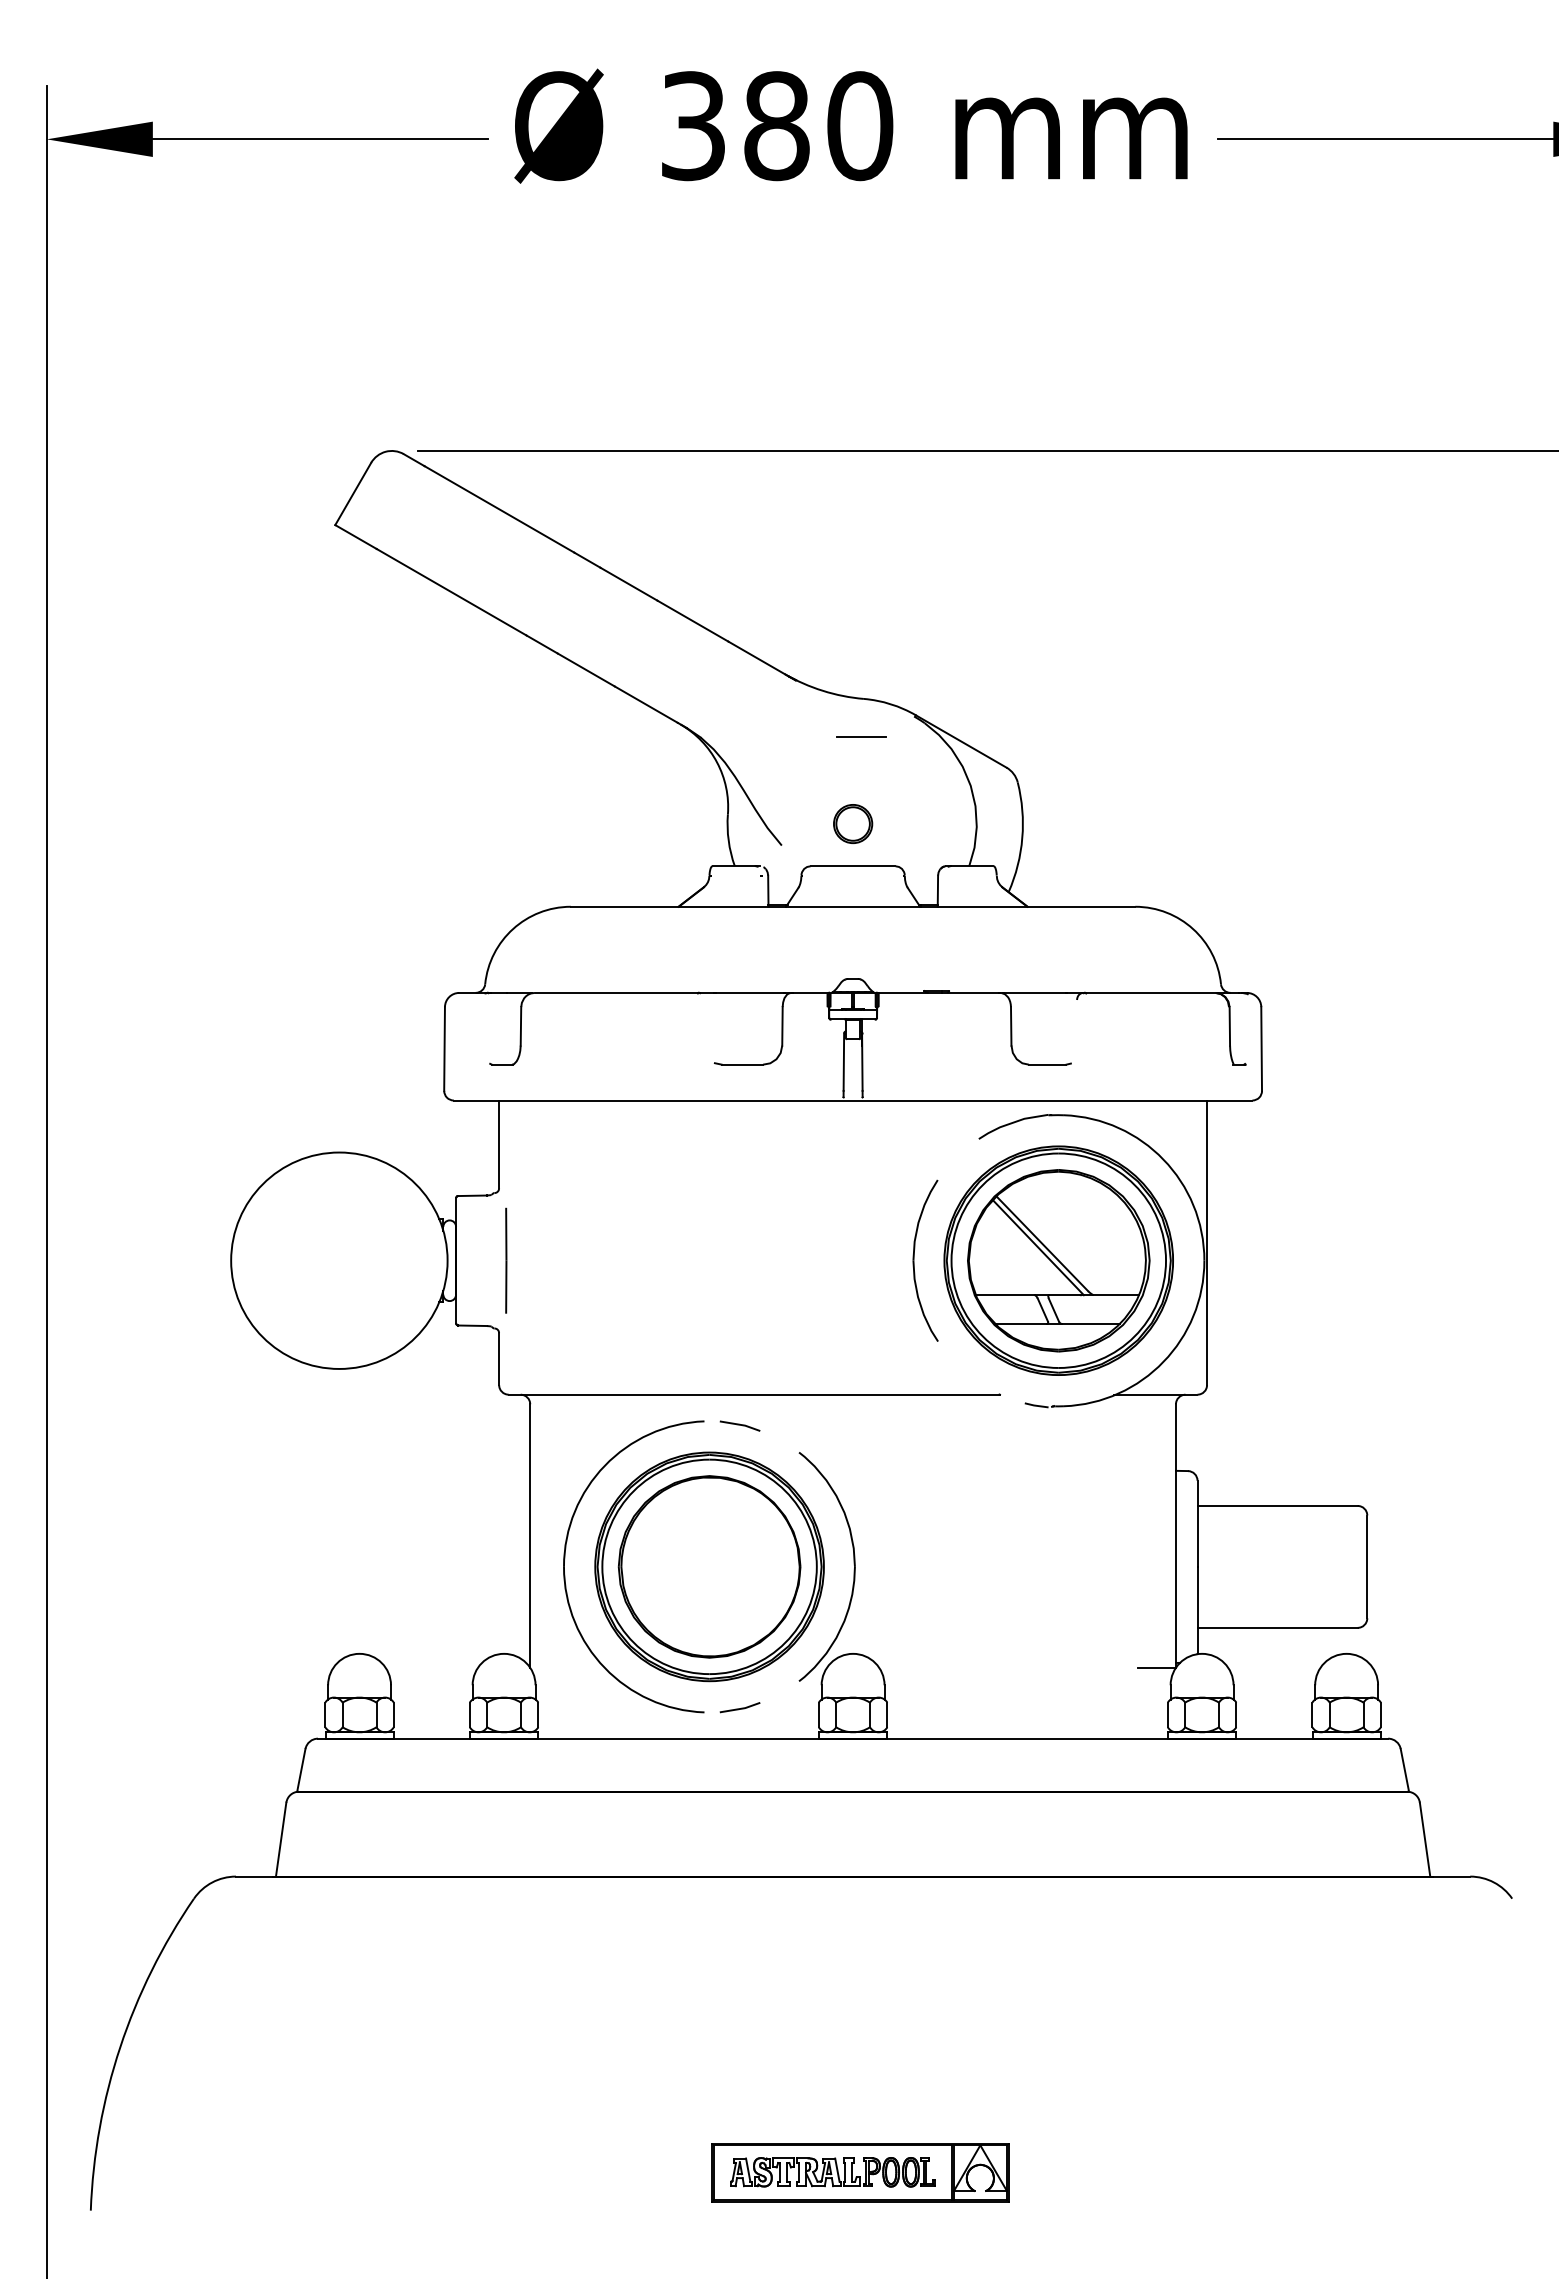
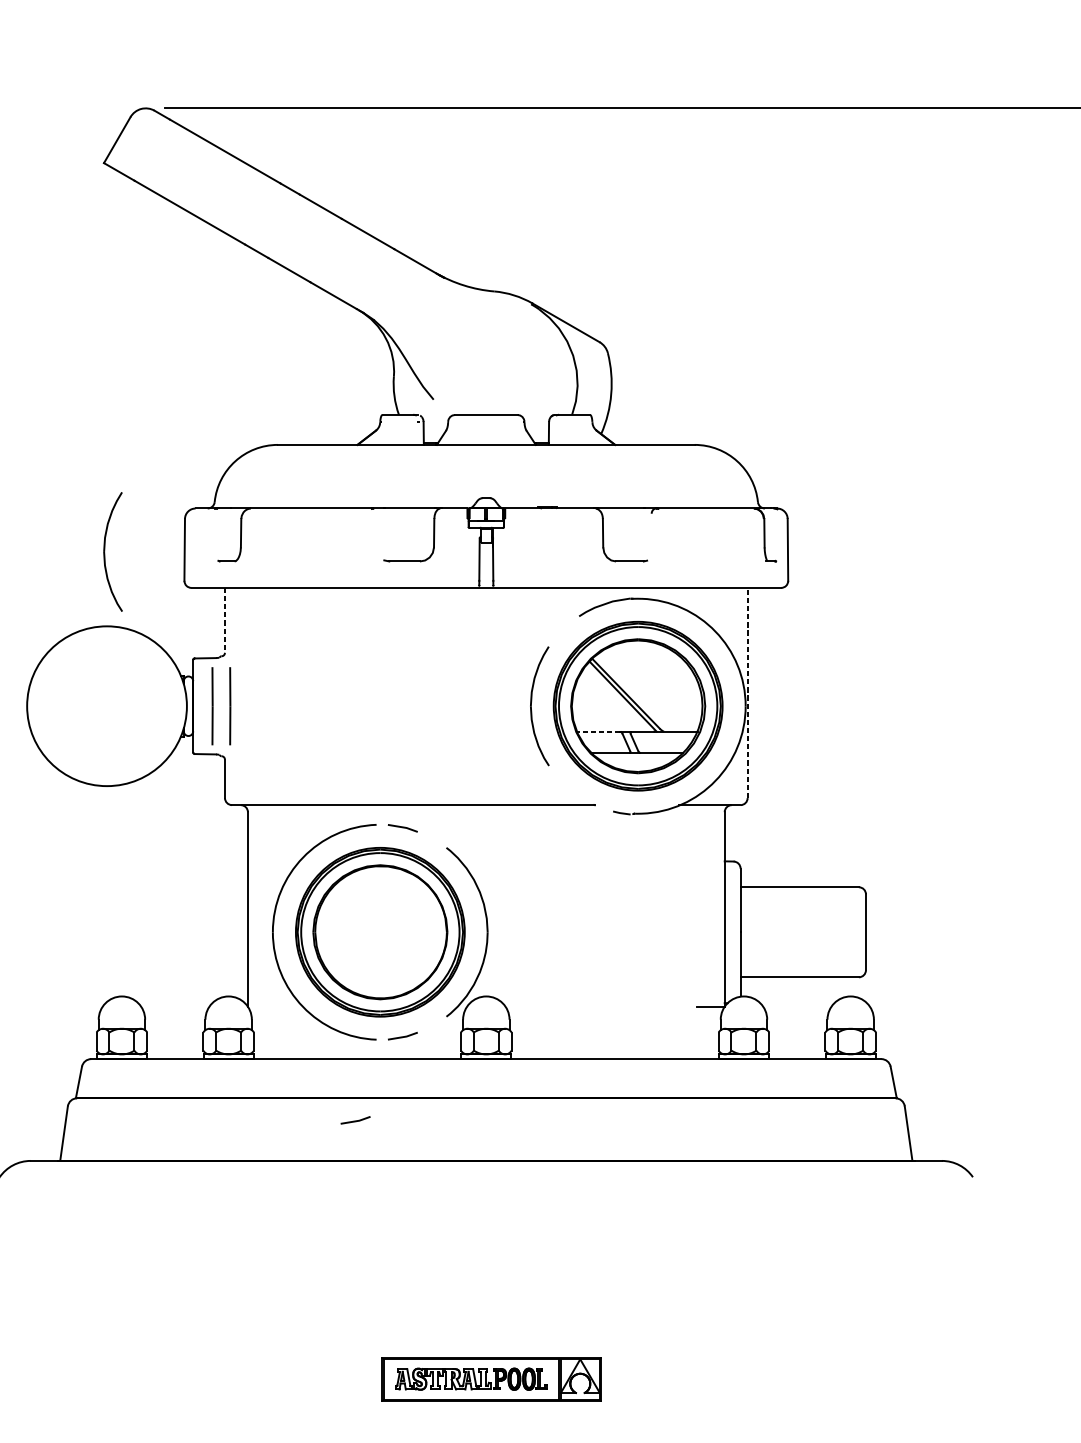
line: (860, 737) -> (491, 319), removed
part: (853, 823) -> (486, 383), removed
part: (336, 1051) -> (104, 551), added
line: (499, 1144) -> (225, 620), solid -> dashed
line: (1207, 1242) -> (747, 692), solid -> dashed
line: (482, 1260) -> (212, 706), added
line: (1004, 1295) -> (598, 731), solid -> dashed
line: (675, 1822) -> (355, 1120), added

